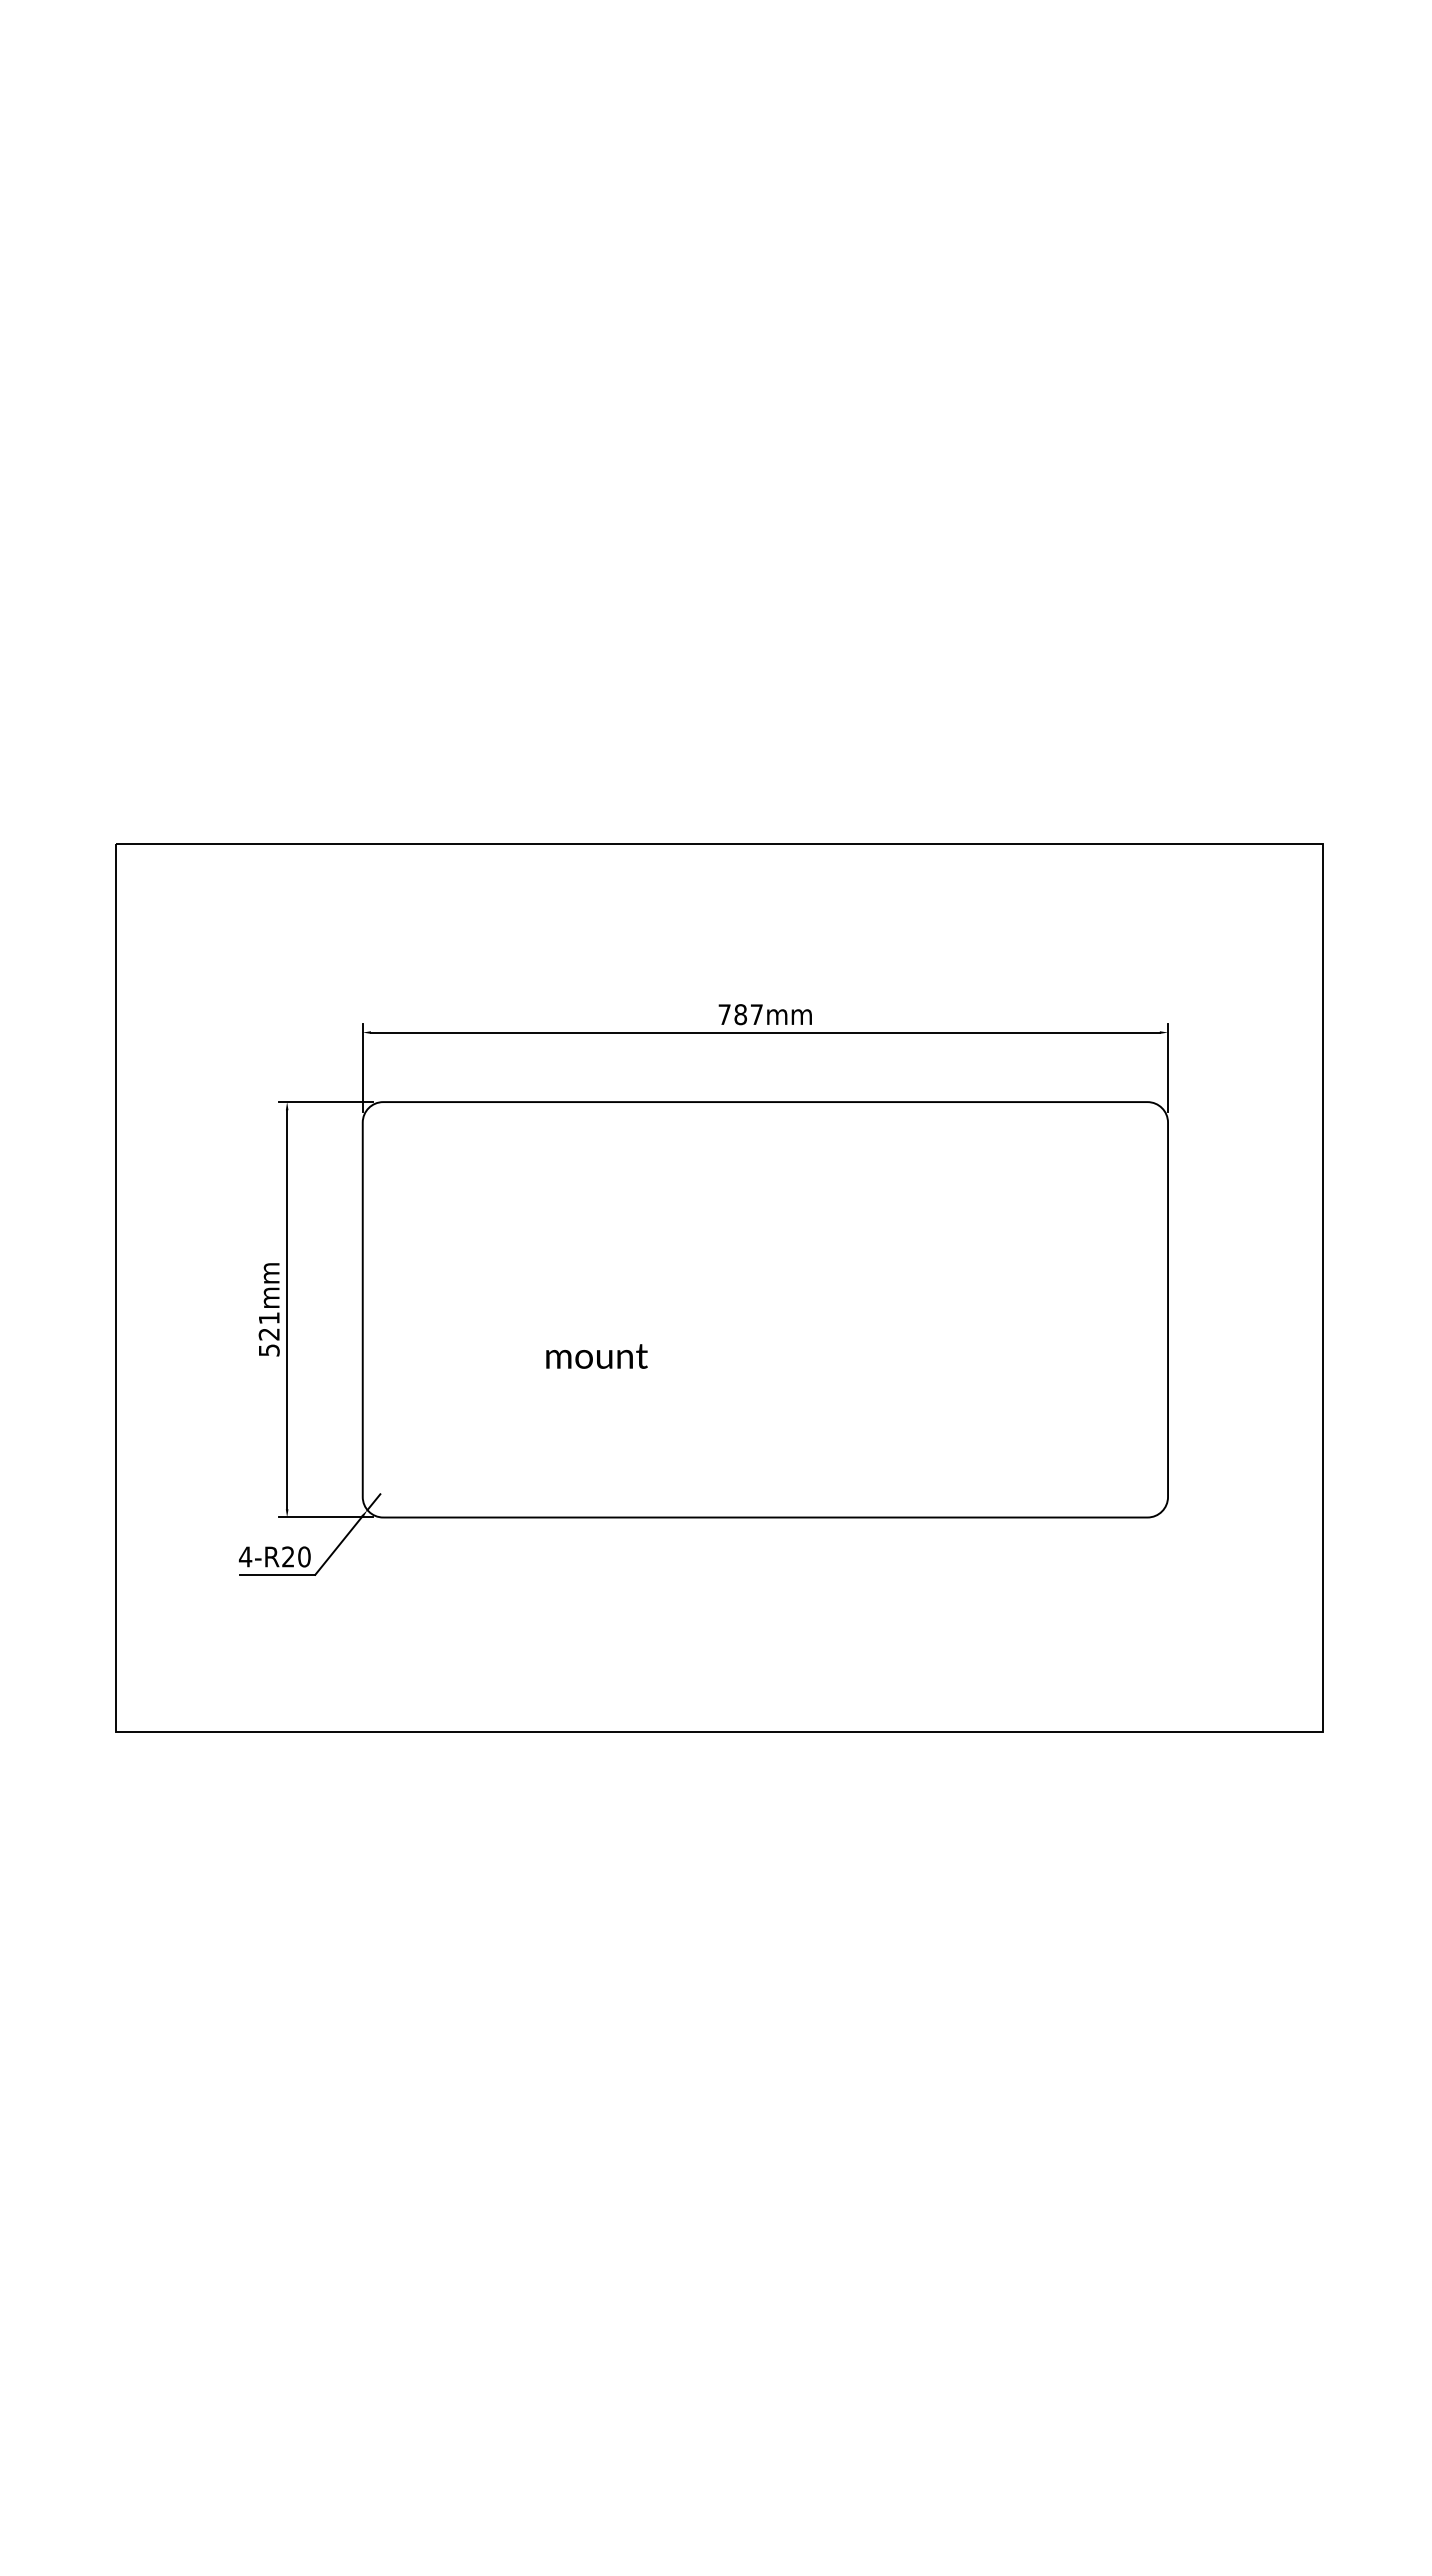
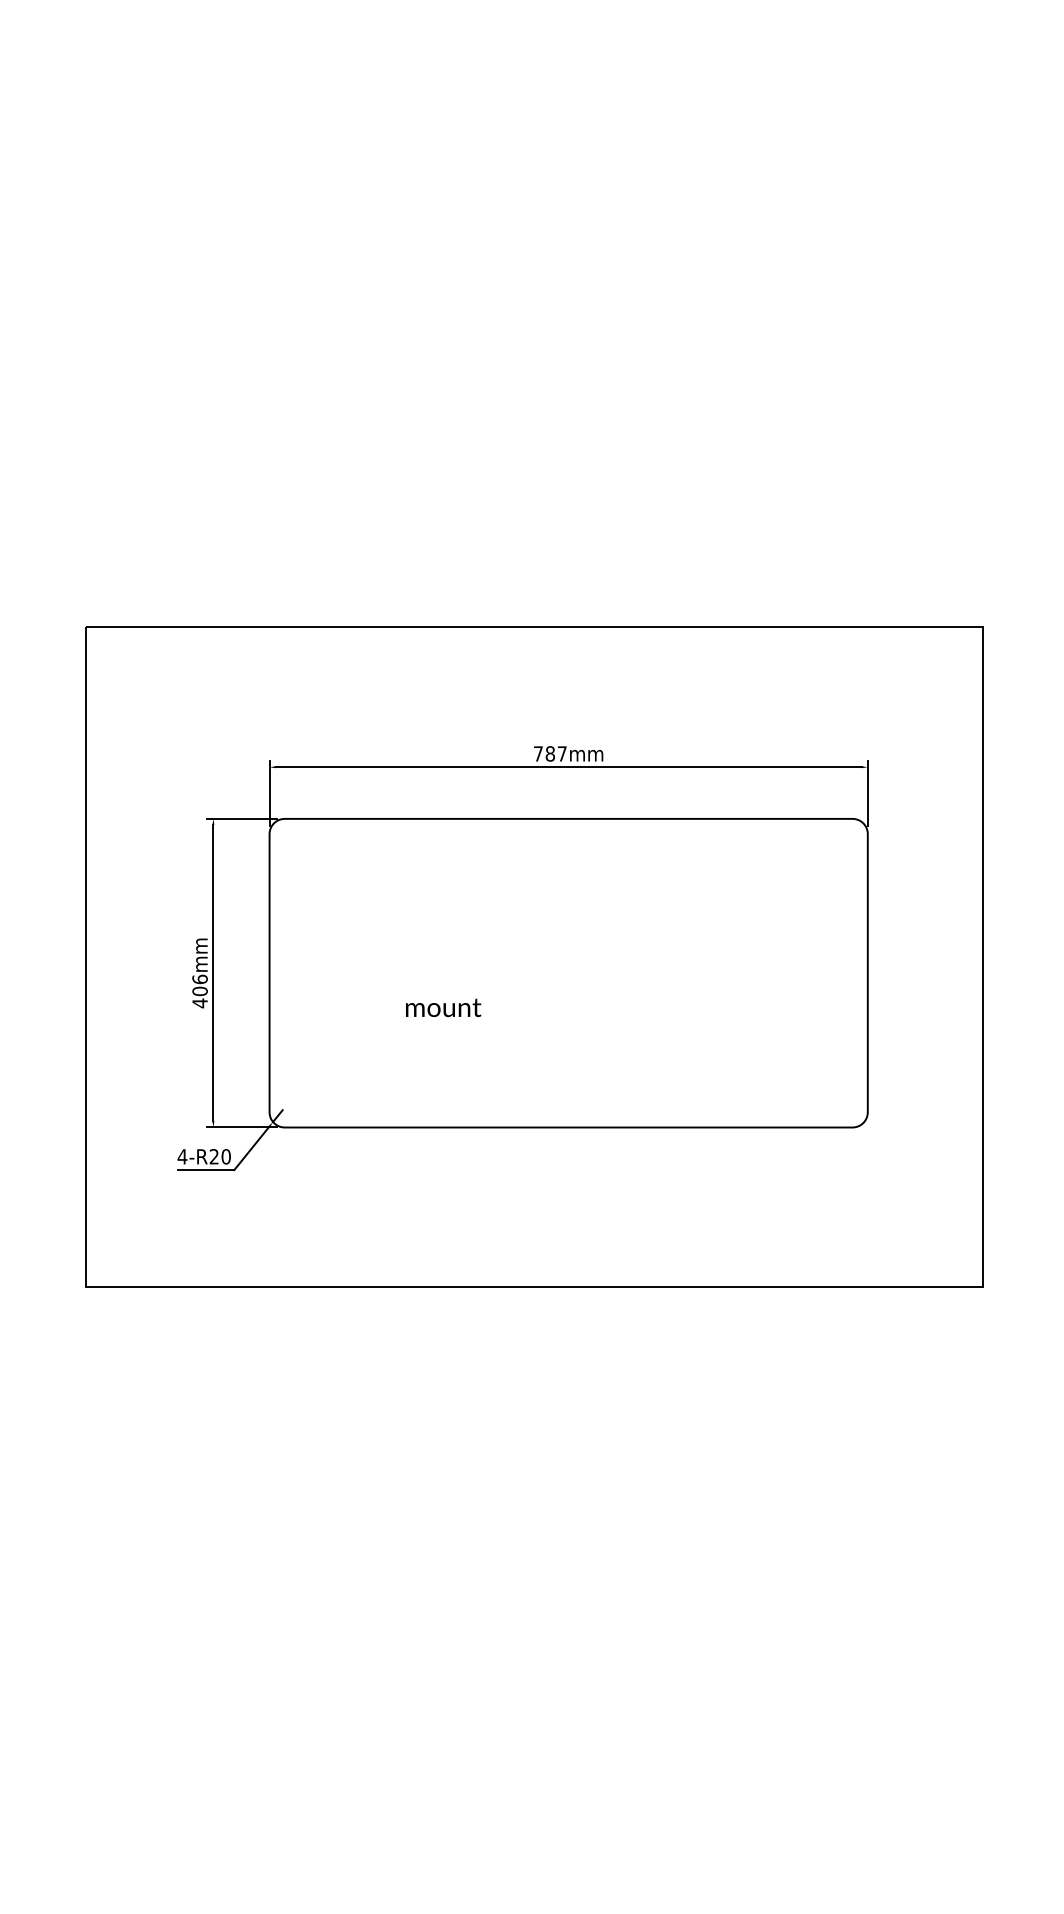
text: (268, 1334) -> (199, 991), 521mm -> 406mm

